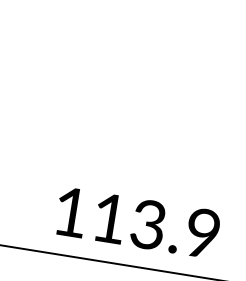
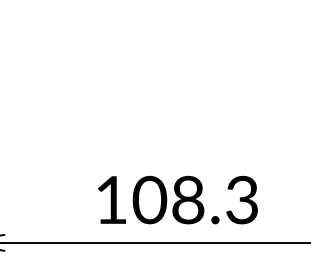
text: (154, 225) -> (194, 199), 113.9 -> 108.3

